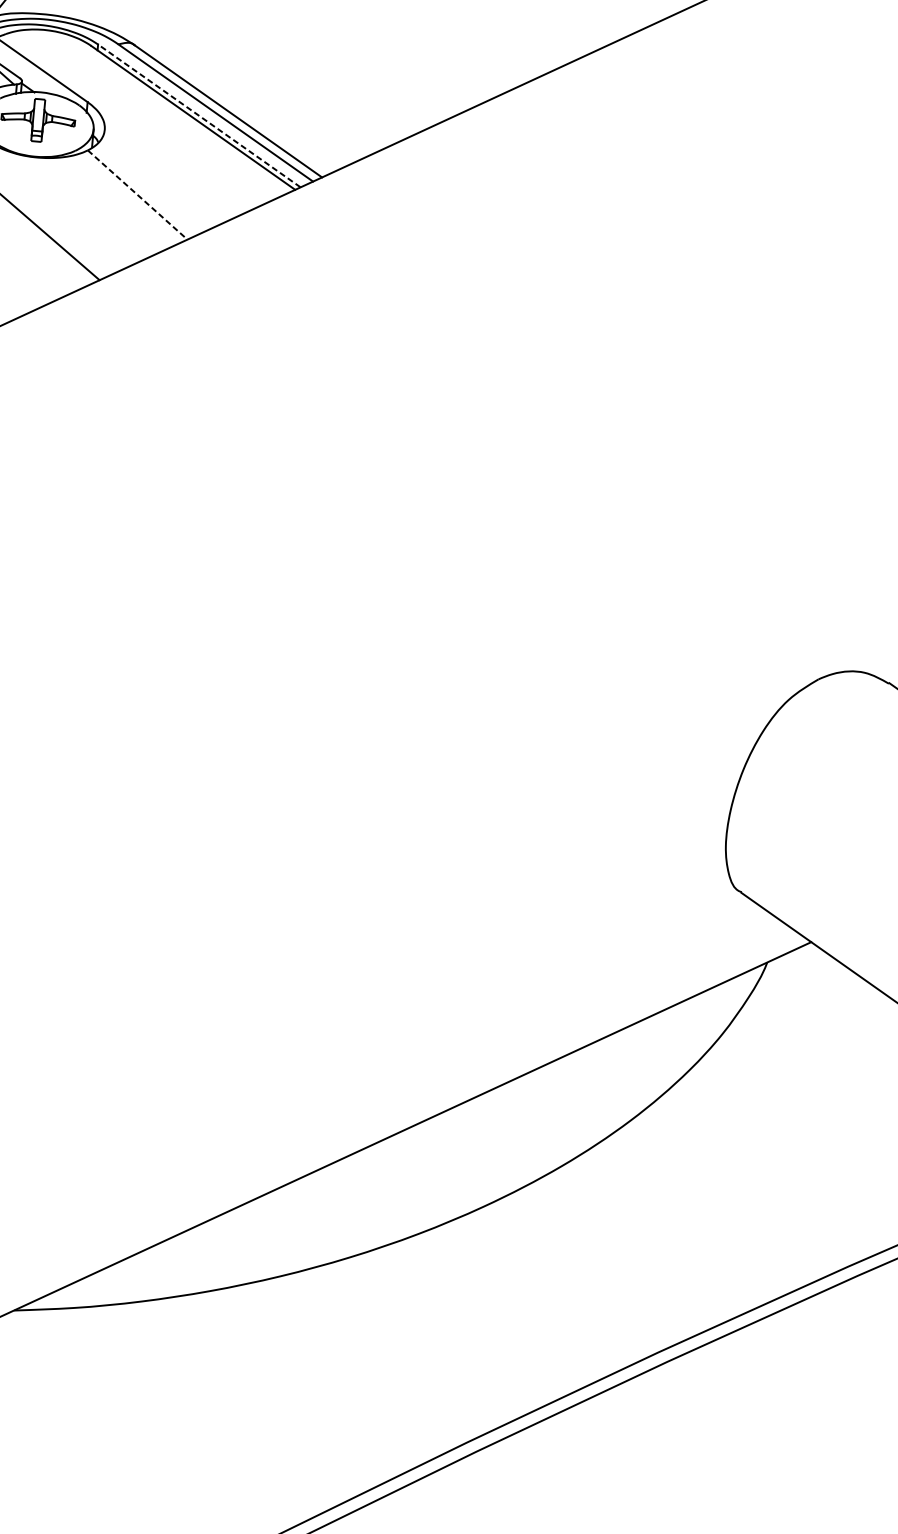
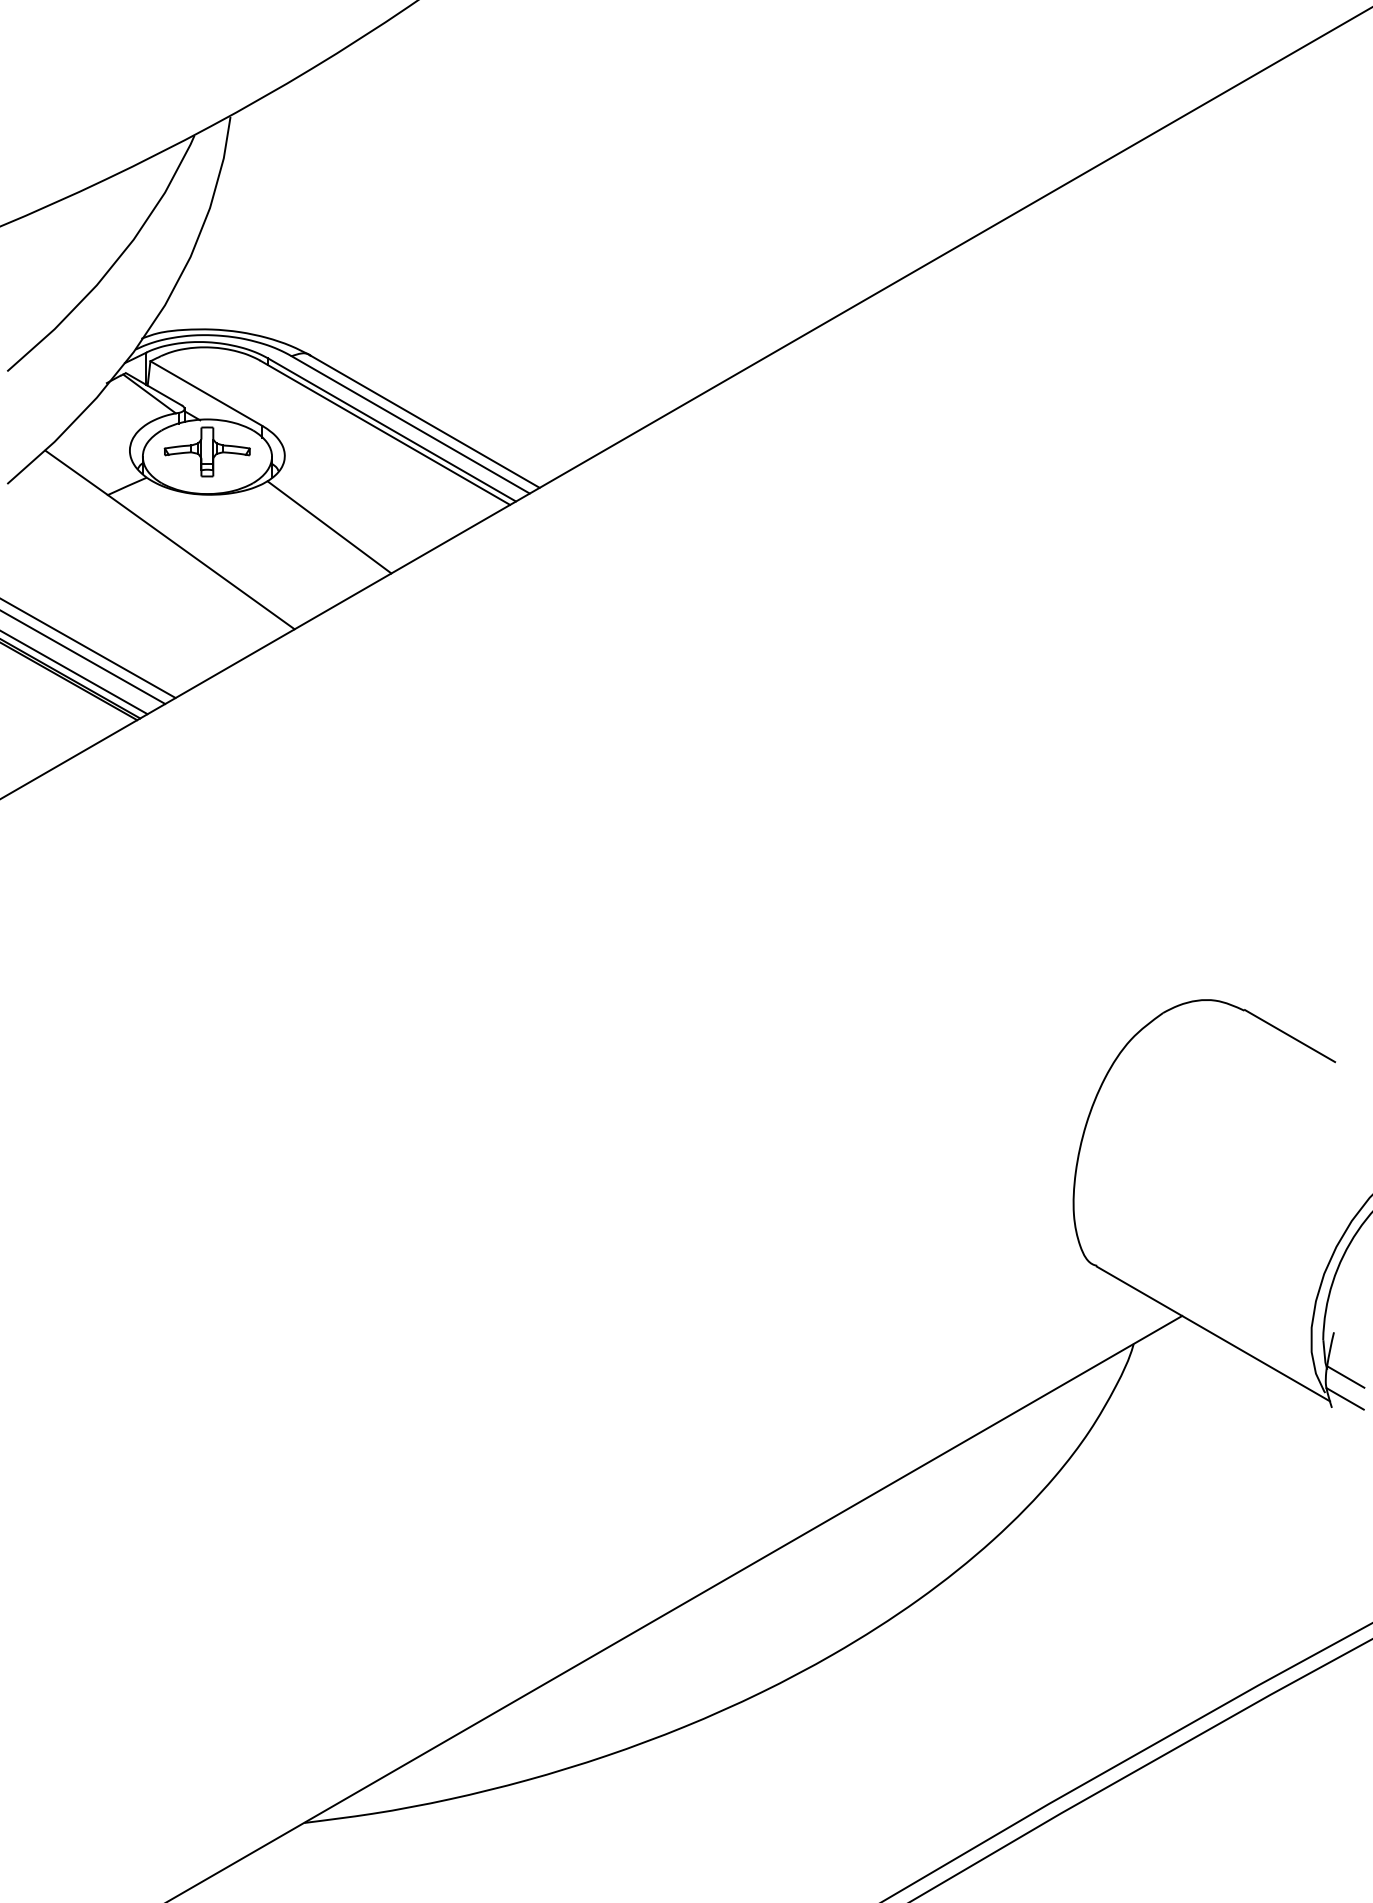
line: (199, 115) -> (392, 429), dashed -> solid
line: (137, 195) -> (329, 527), dashed -> solid

